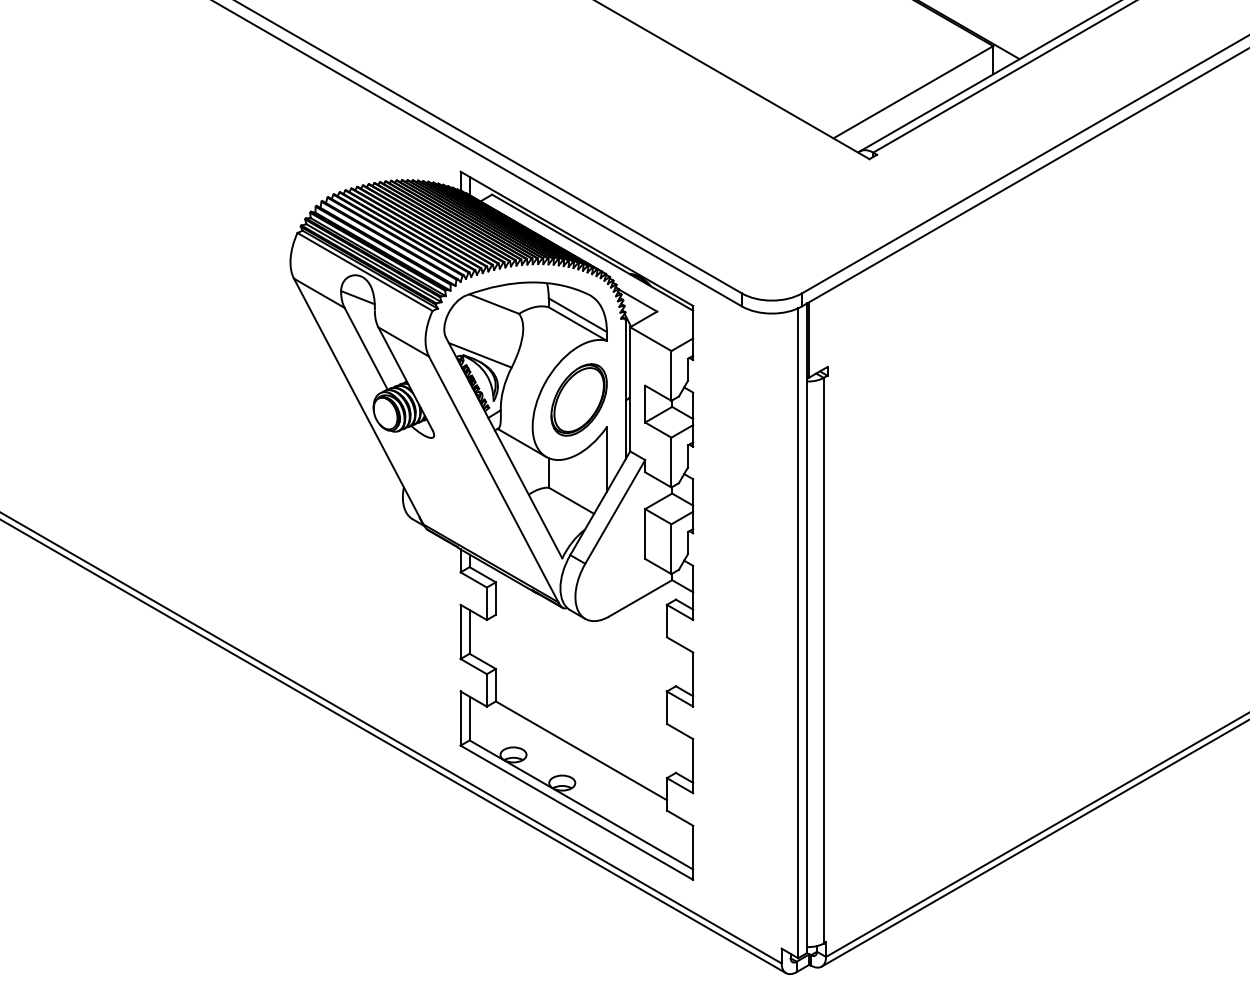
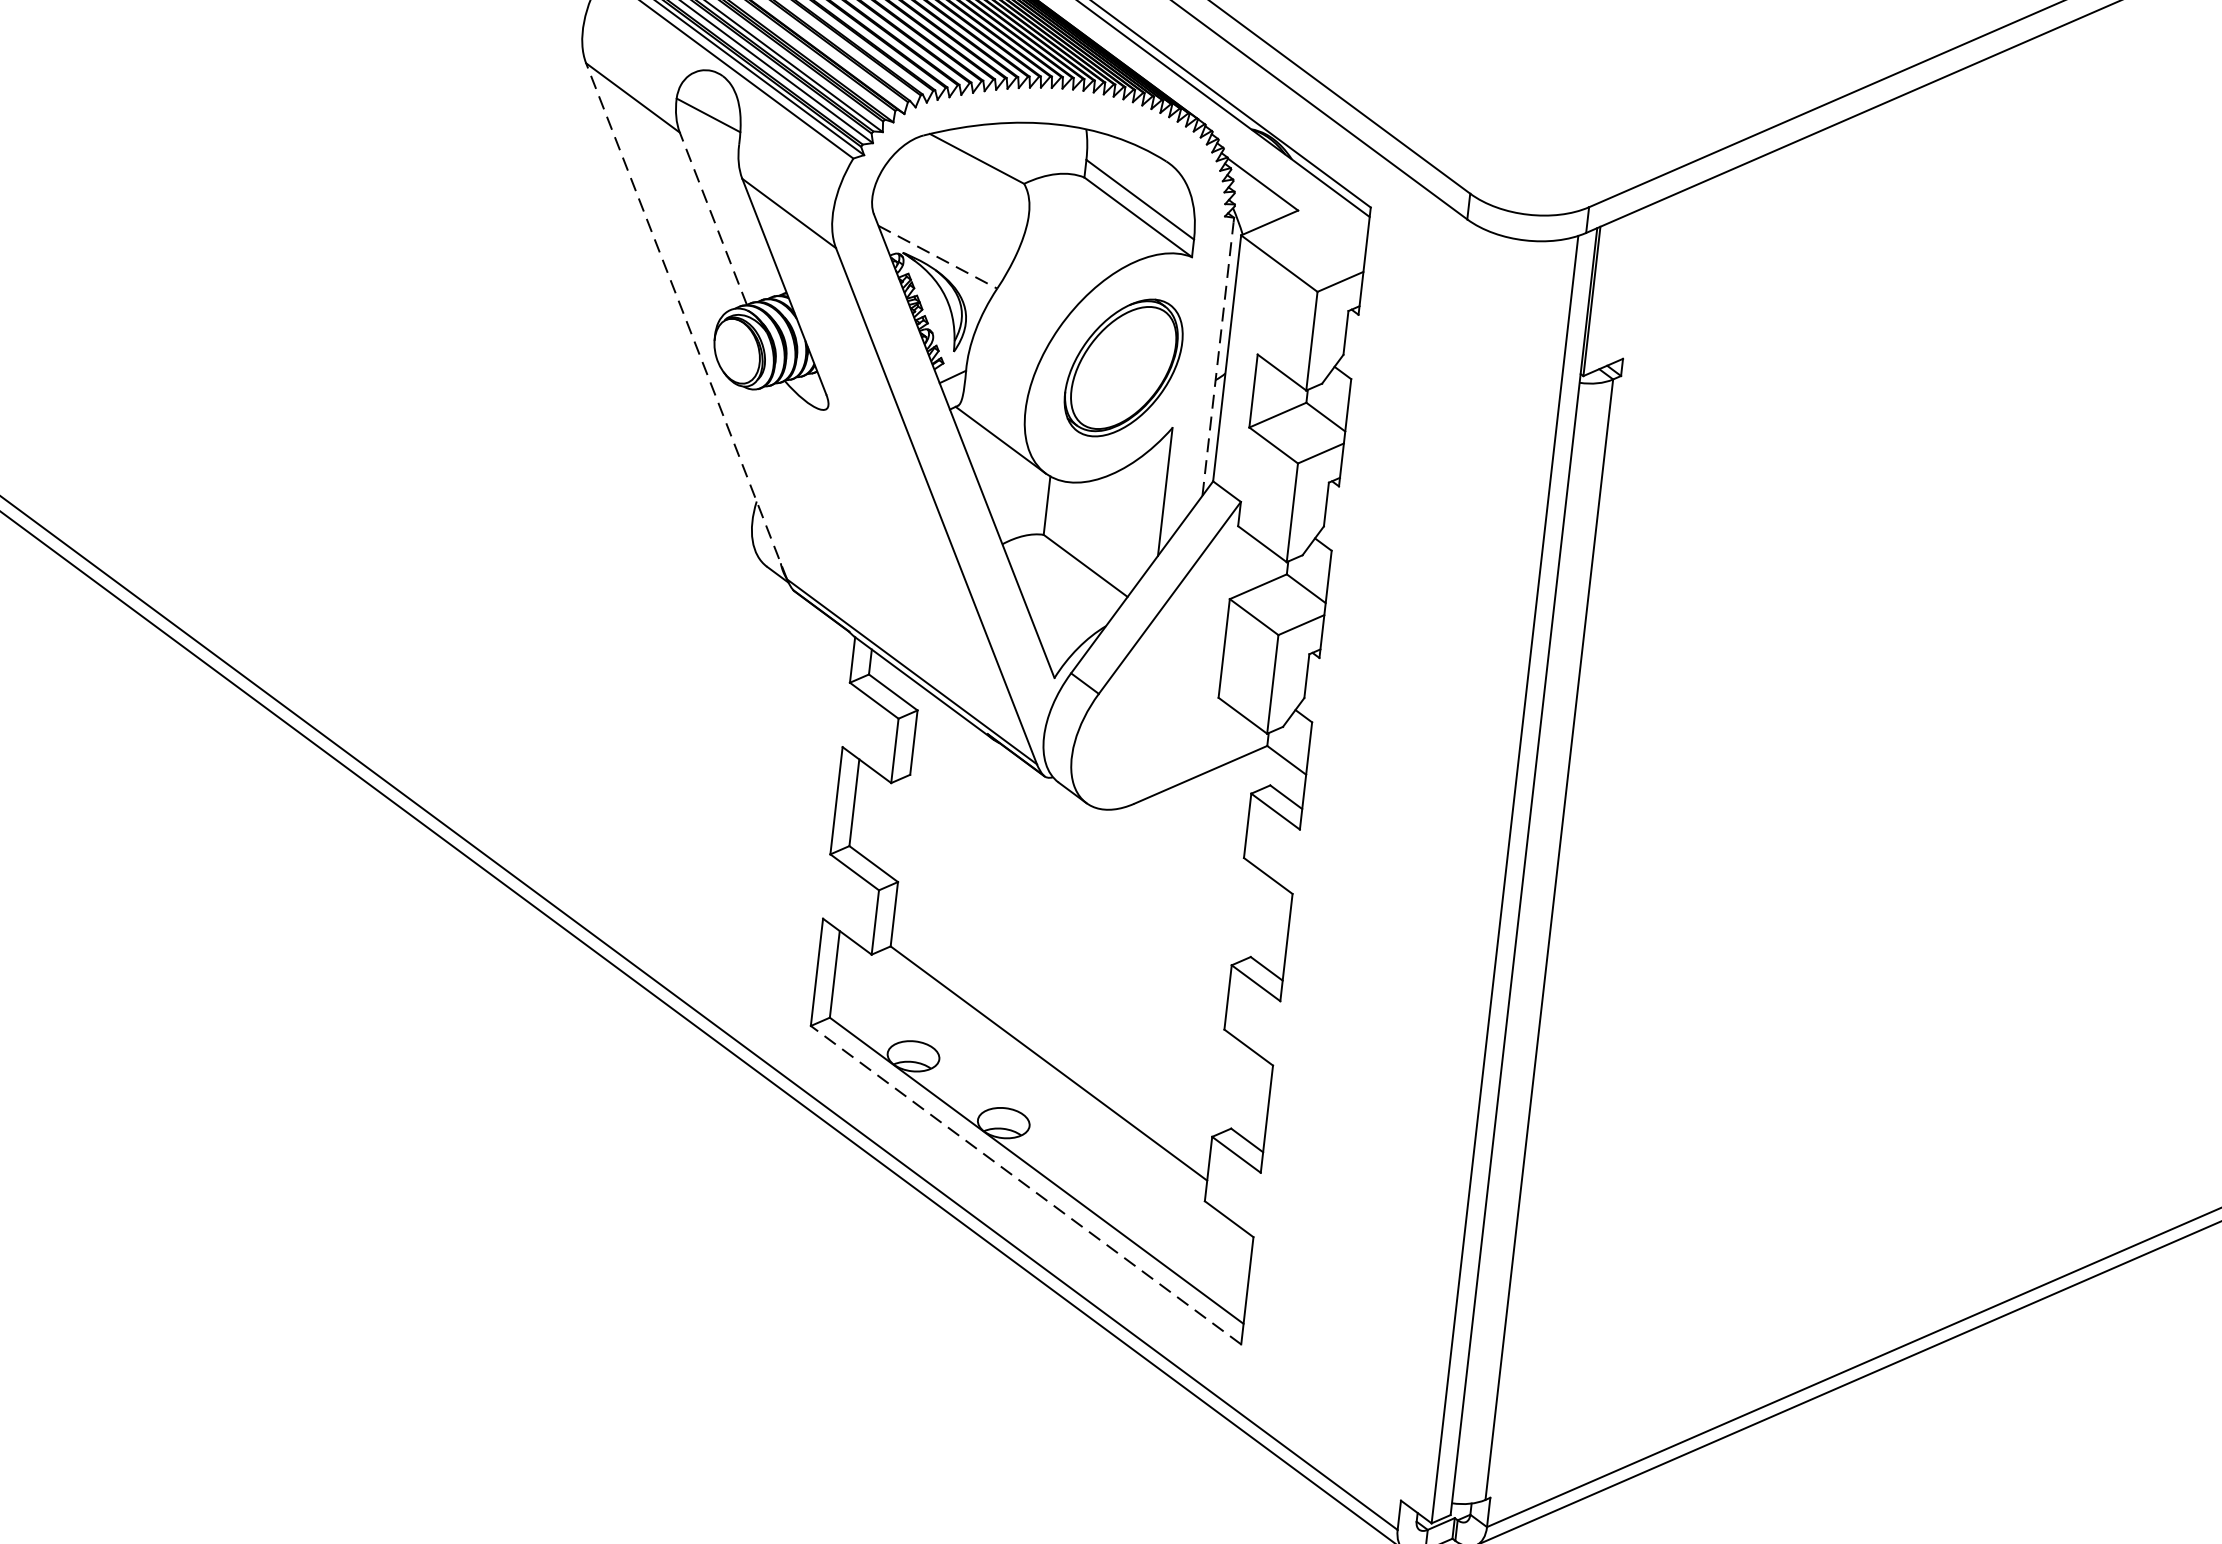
line: (366, 348) -> (714, 218), solid -> dashed
line: (480, 355) -> (938, 257), solid -> dashed
line: (625, 389) -> (1217, 357), solid -> dashed
line: (358, 401) -> (686, 321), solid -> dashed
line: (576, 812) -> (1025, 1184), solid -> dashed

